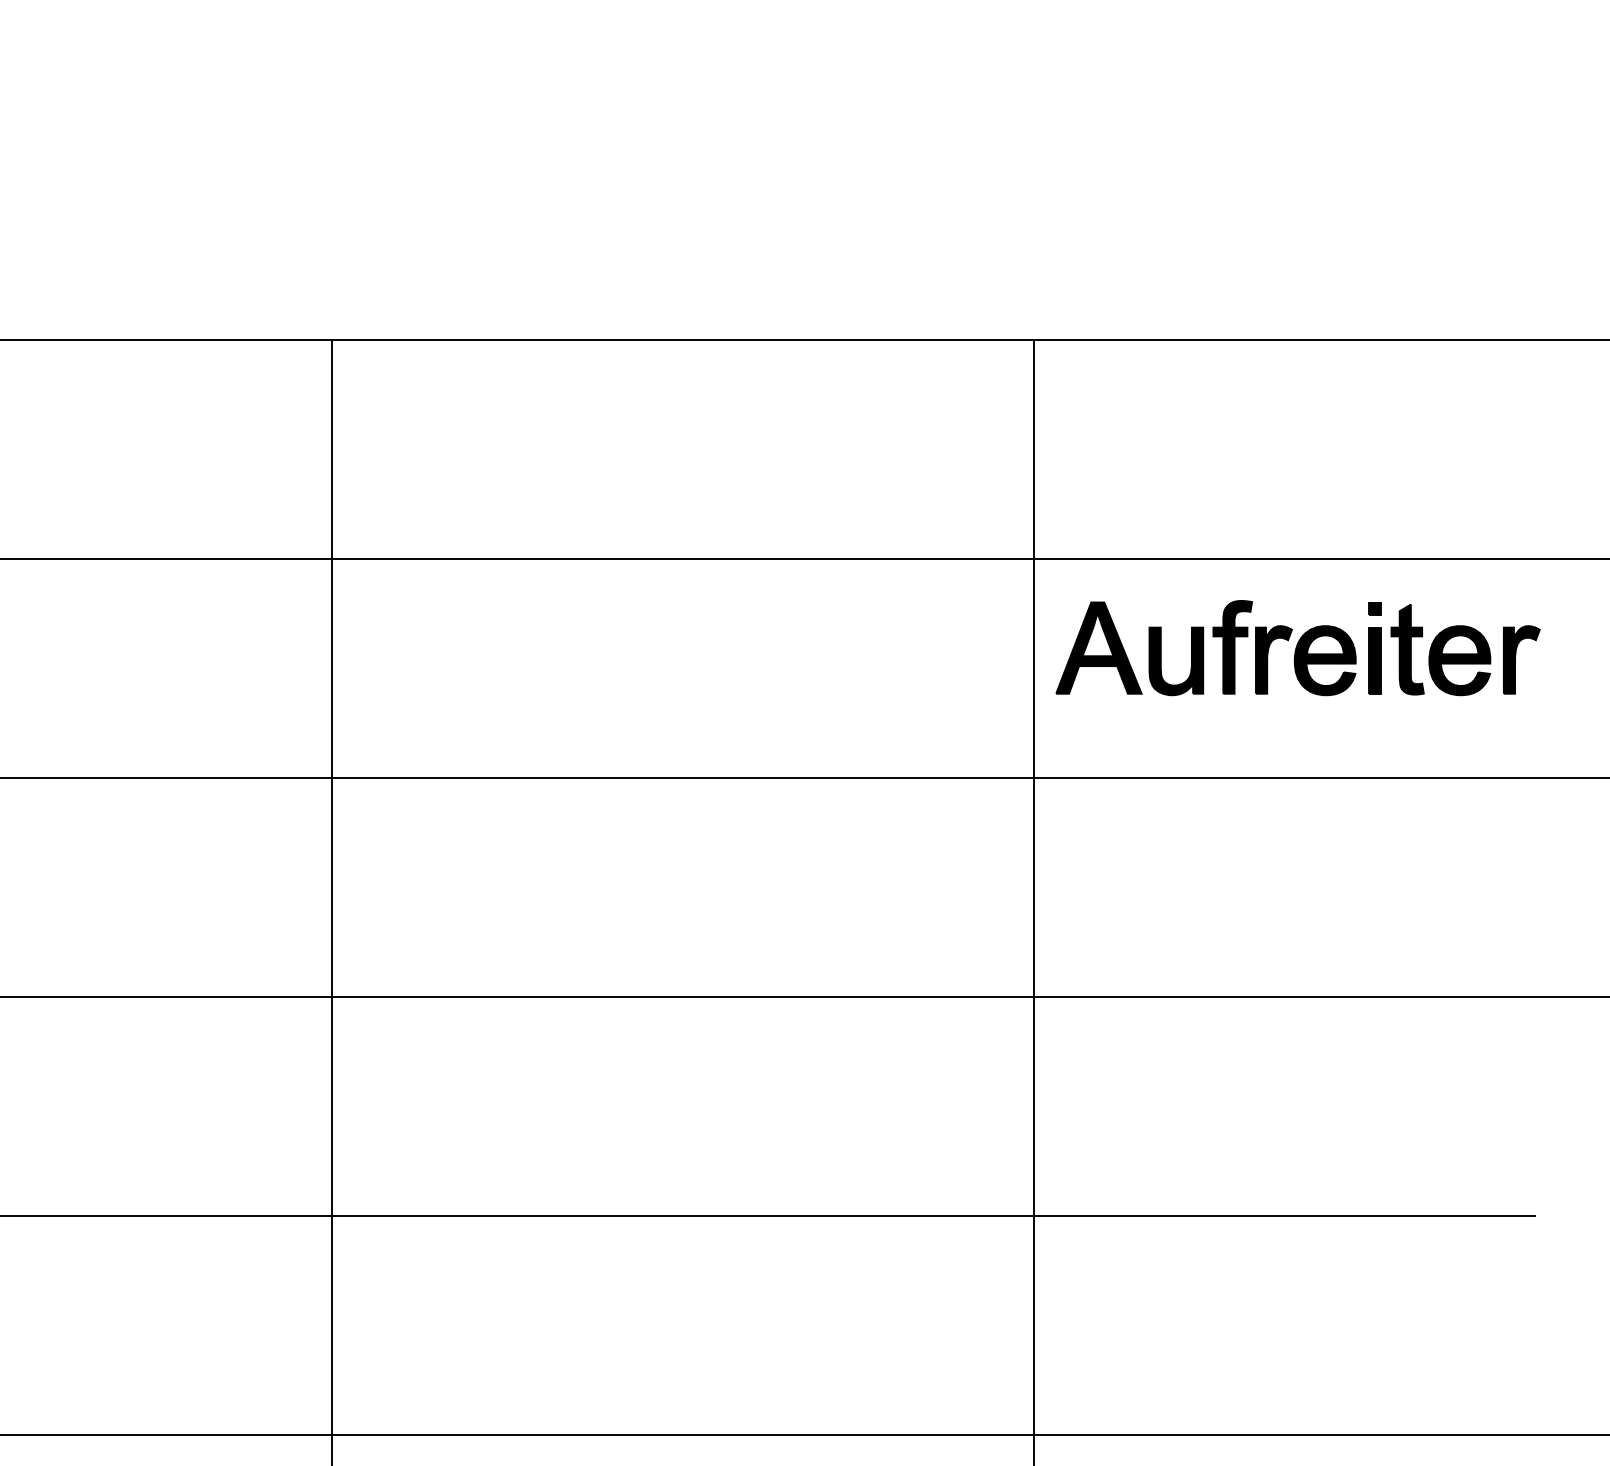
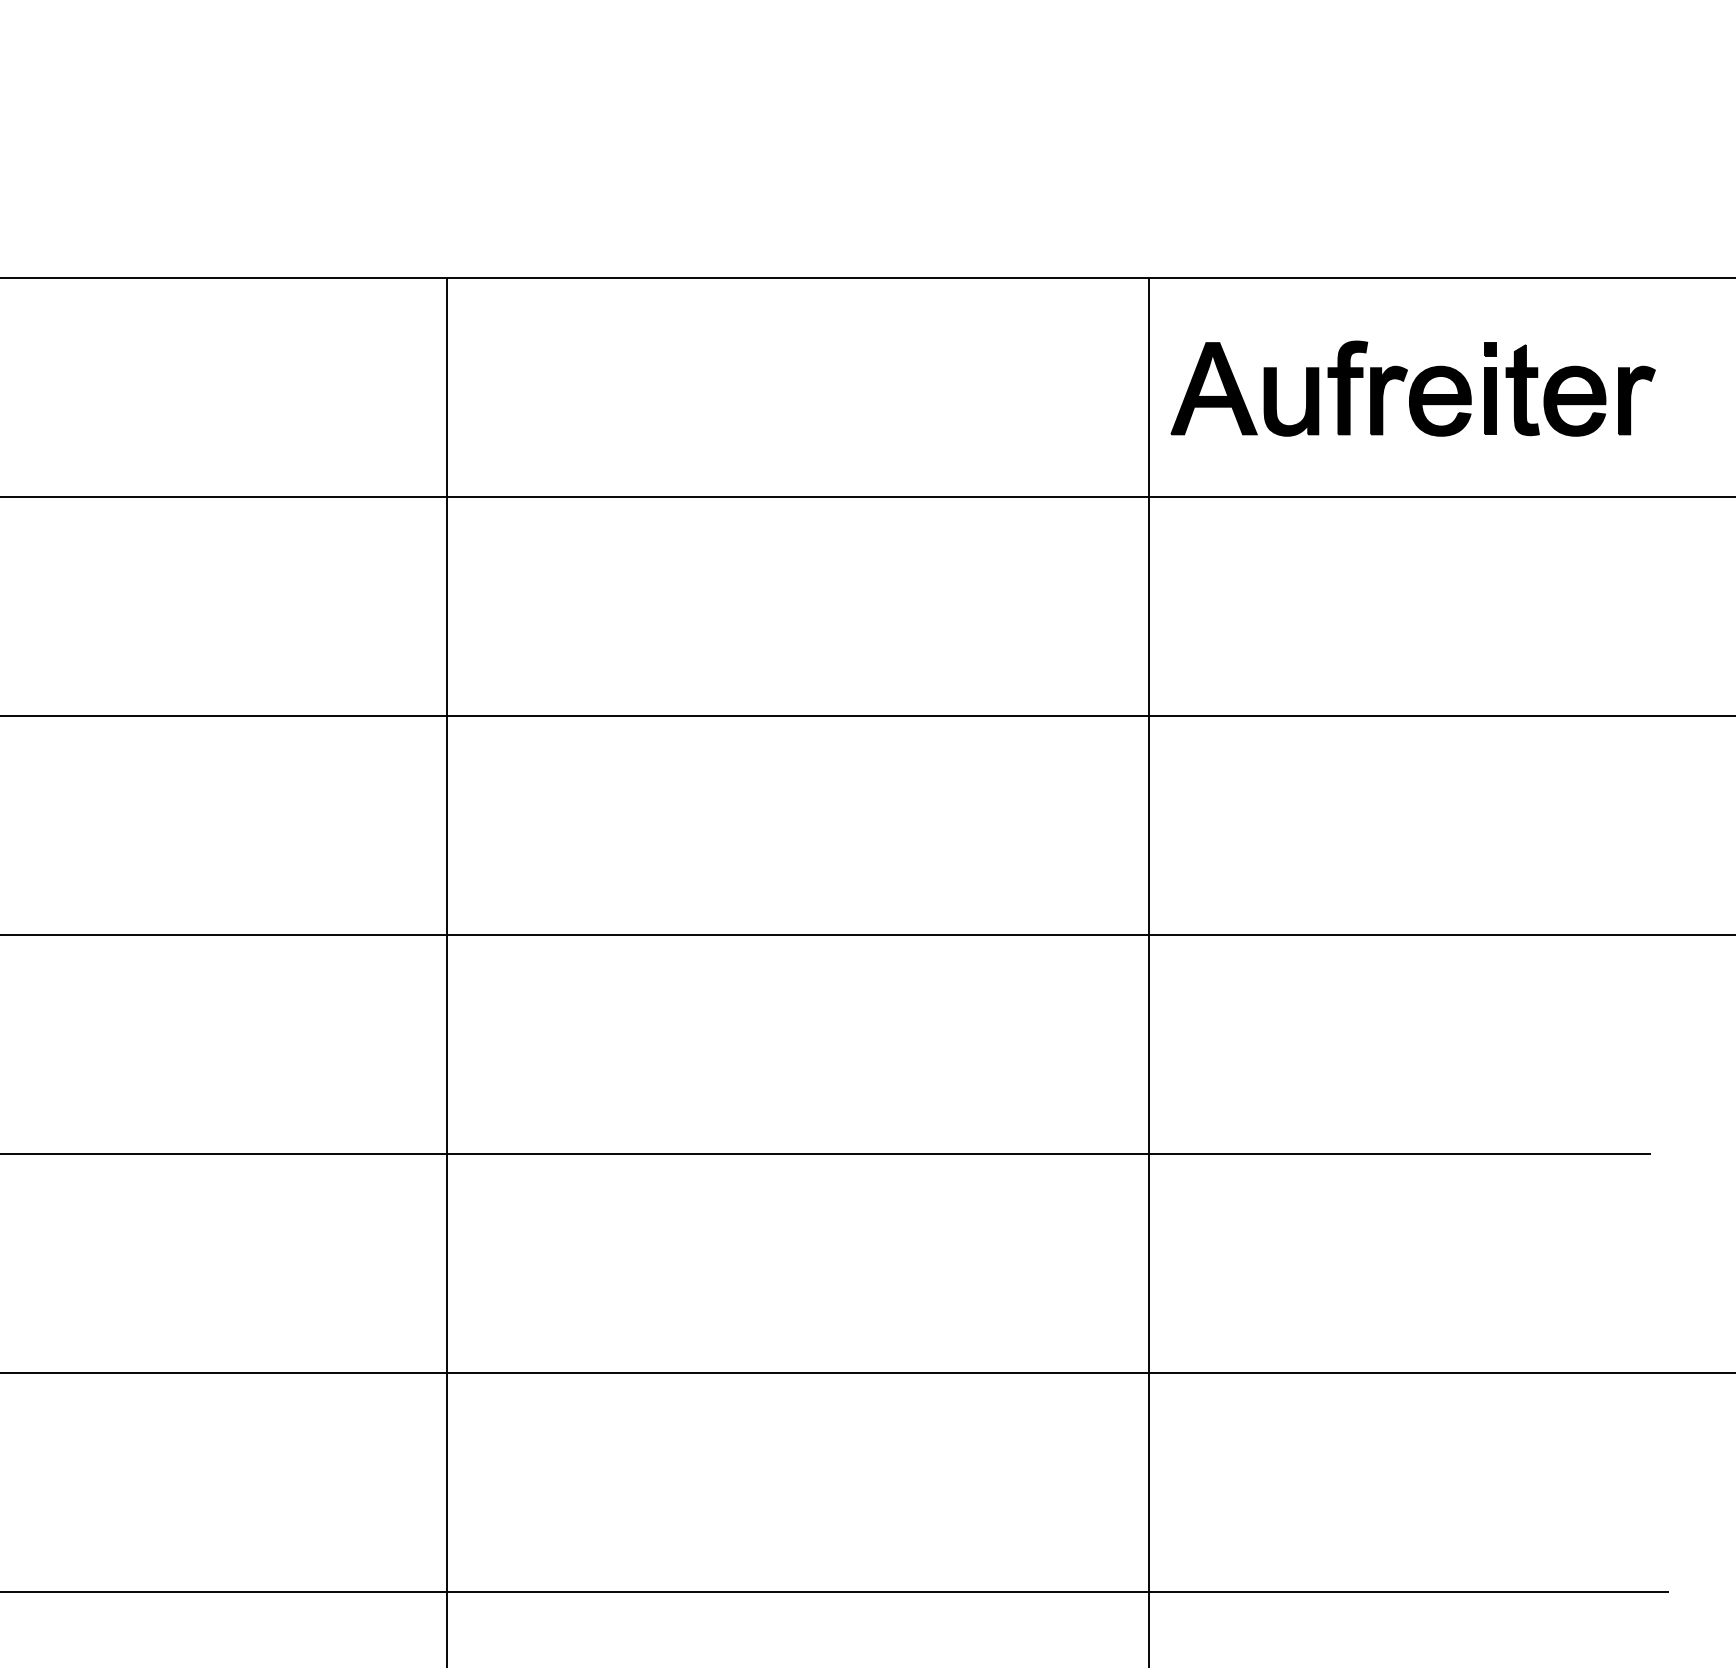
part: (1297, 647) -> (1412, 388), moved

